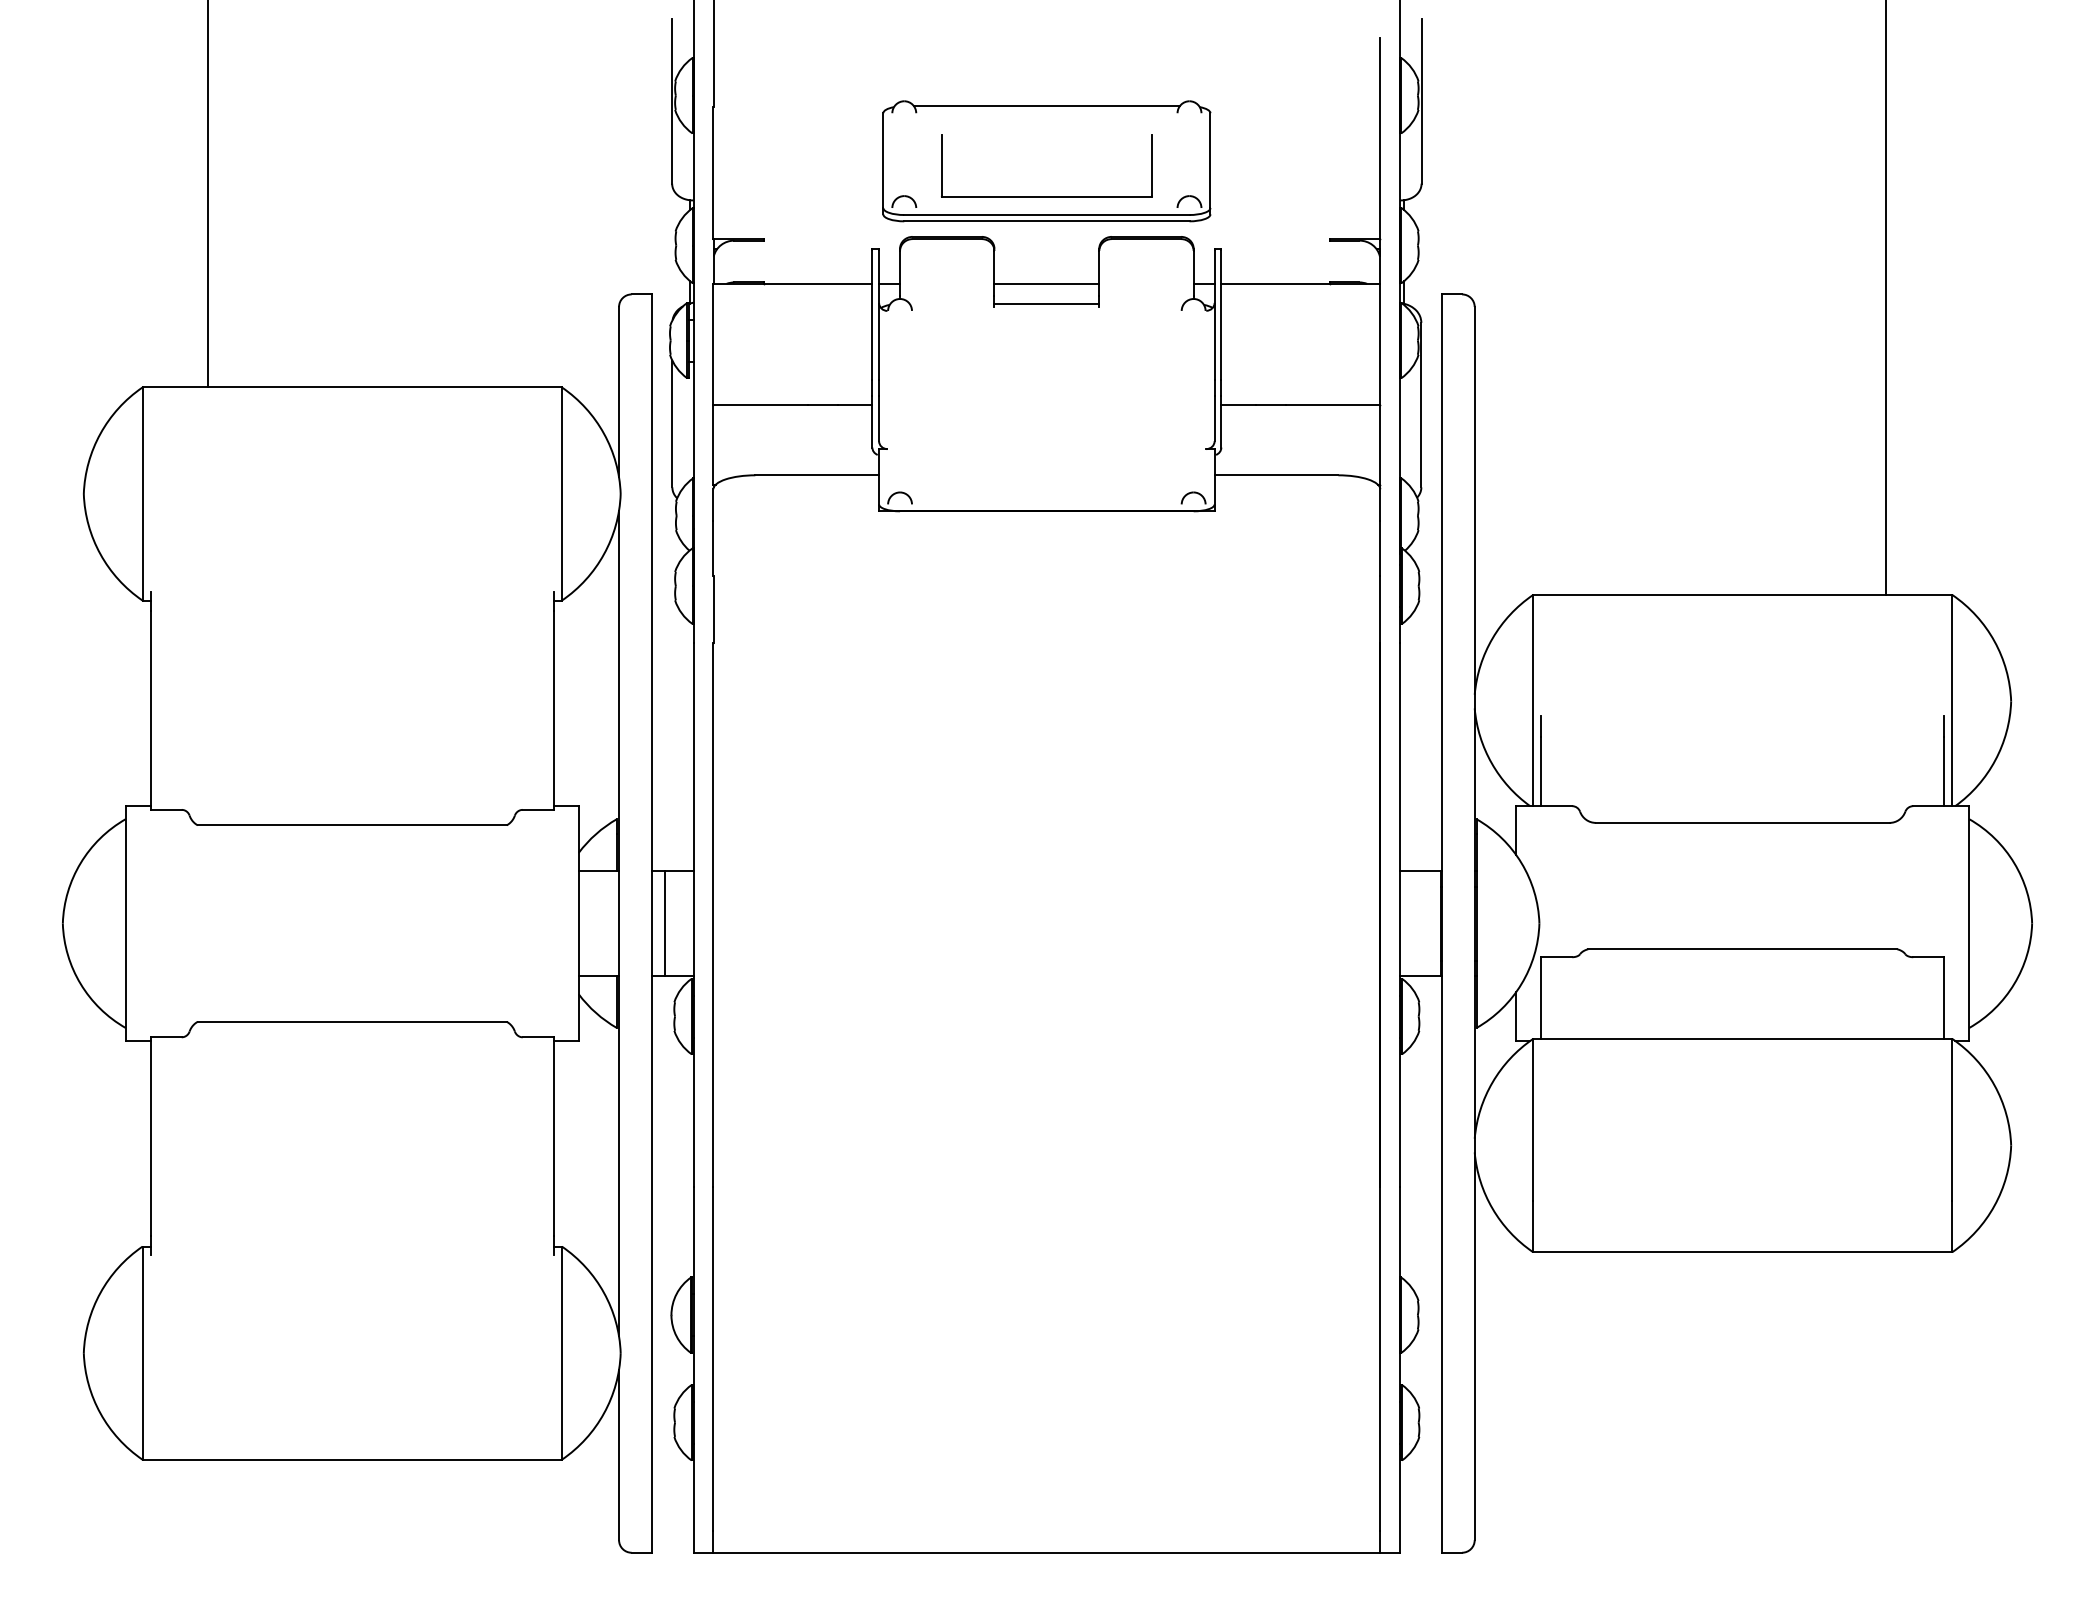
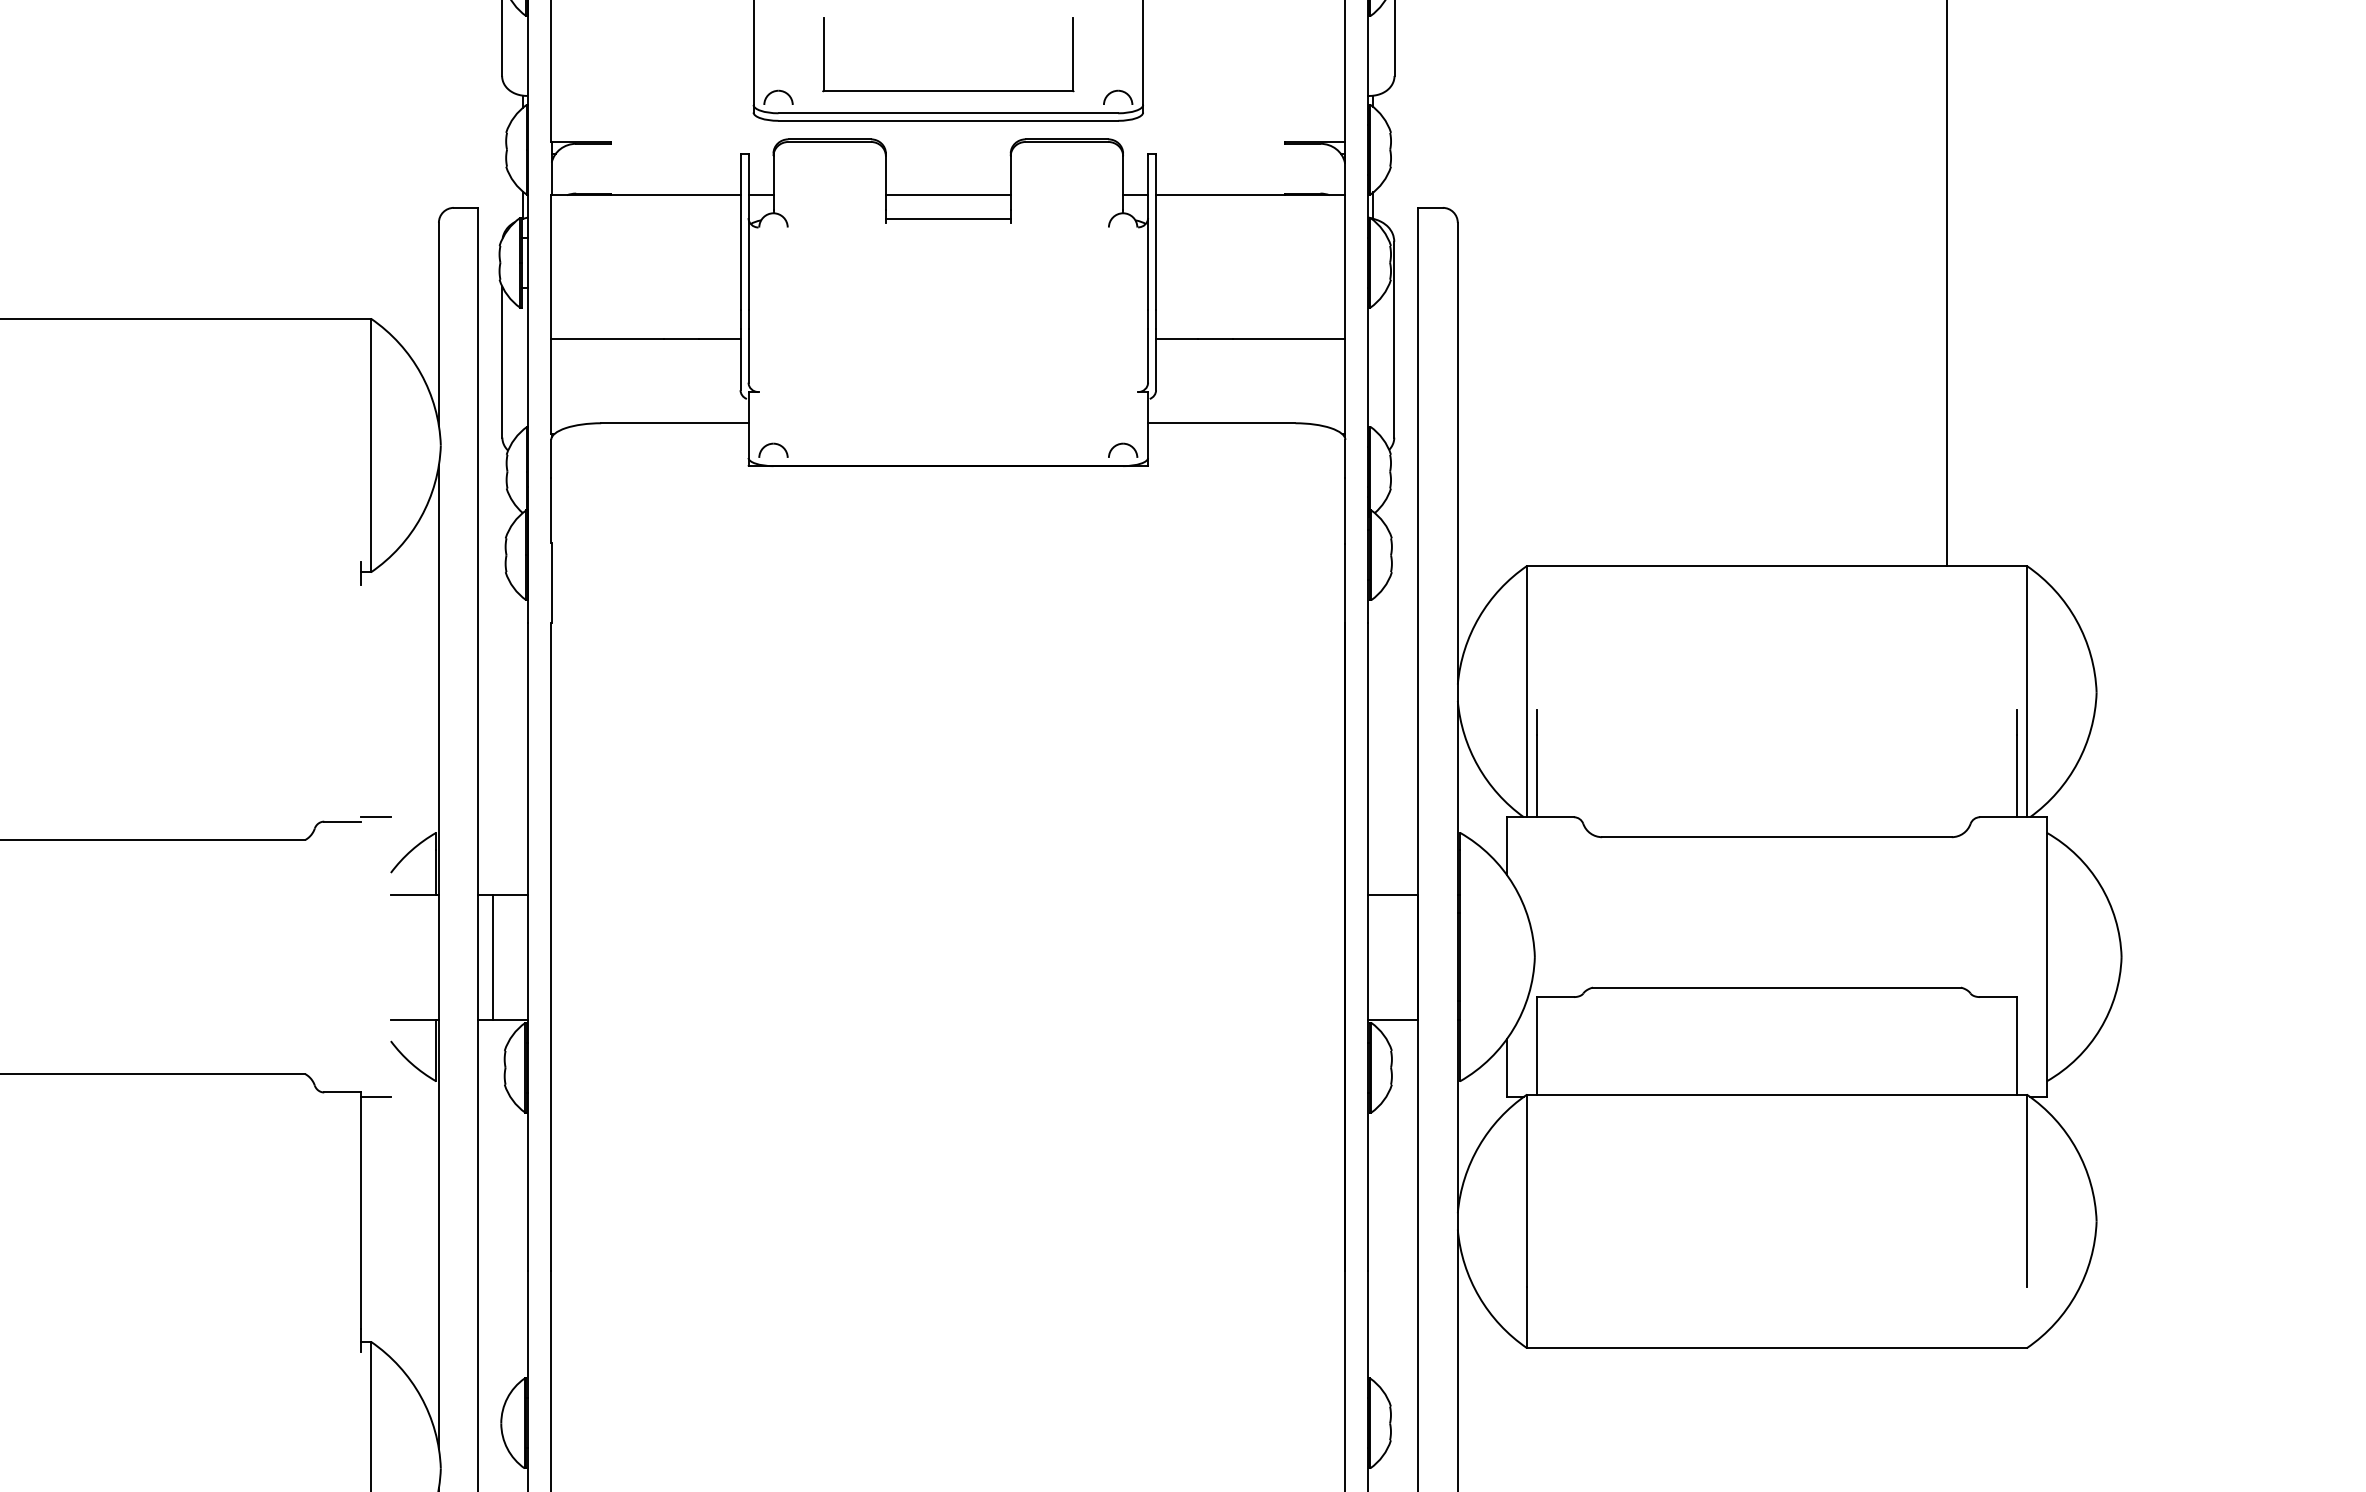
line: (553, 710) -> (360, 703), removed
line: (578, 923) -> (390, 956), removed
line: (1952, 1226) -> (2026, 1317), removed

